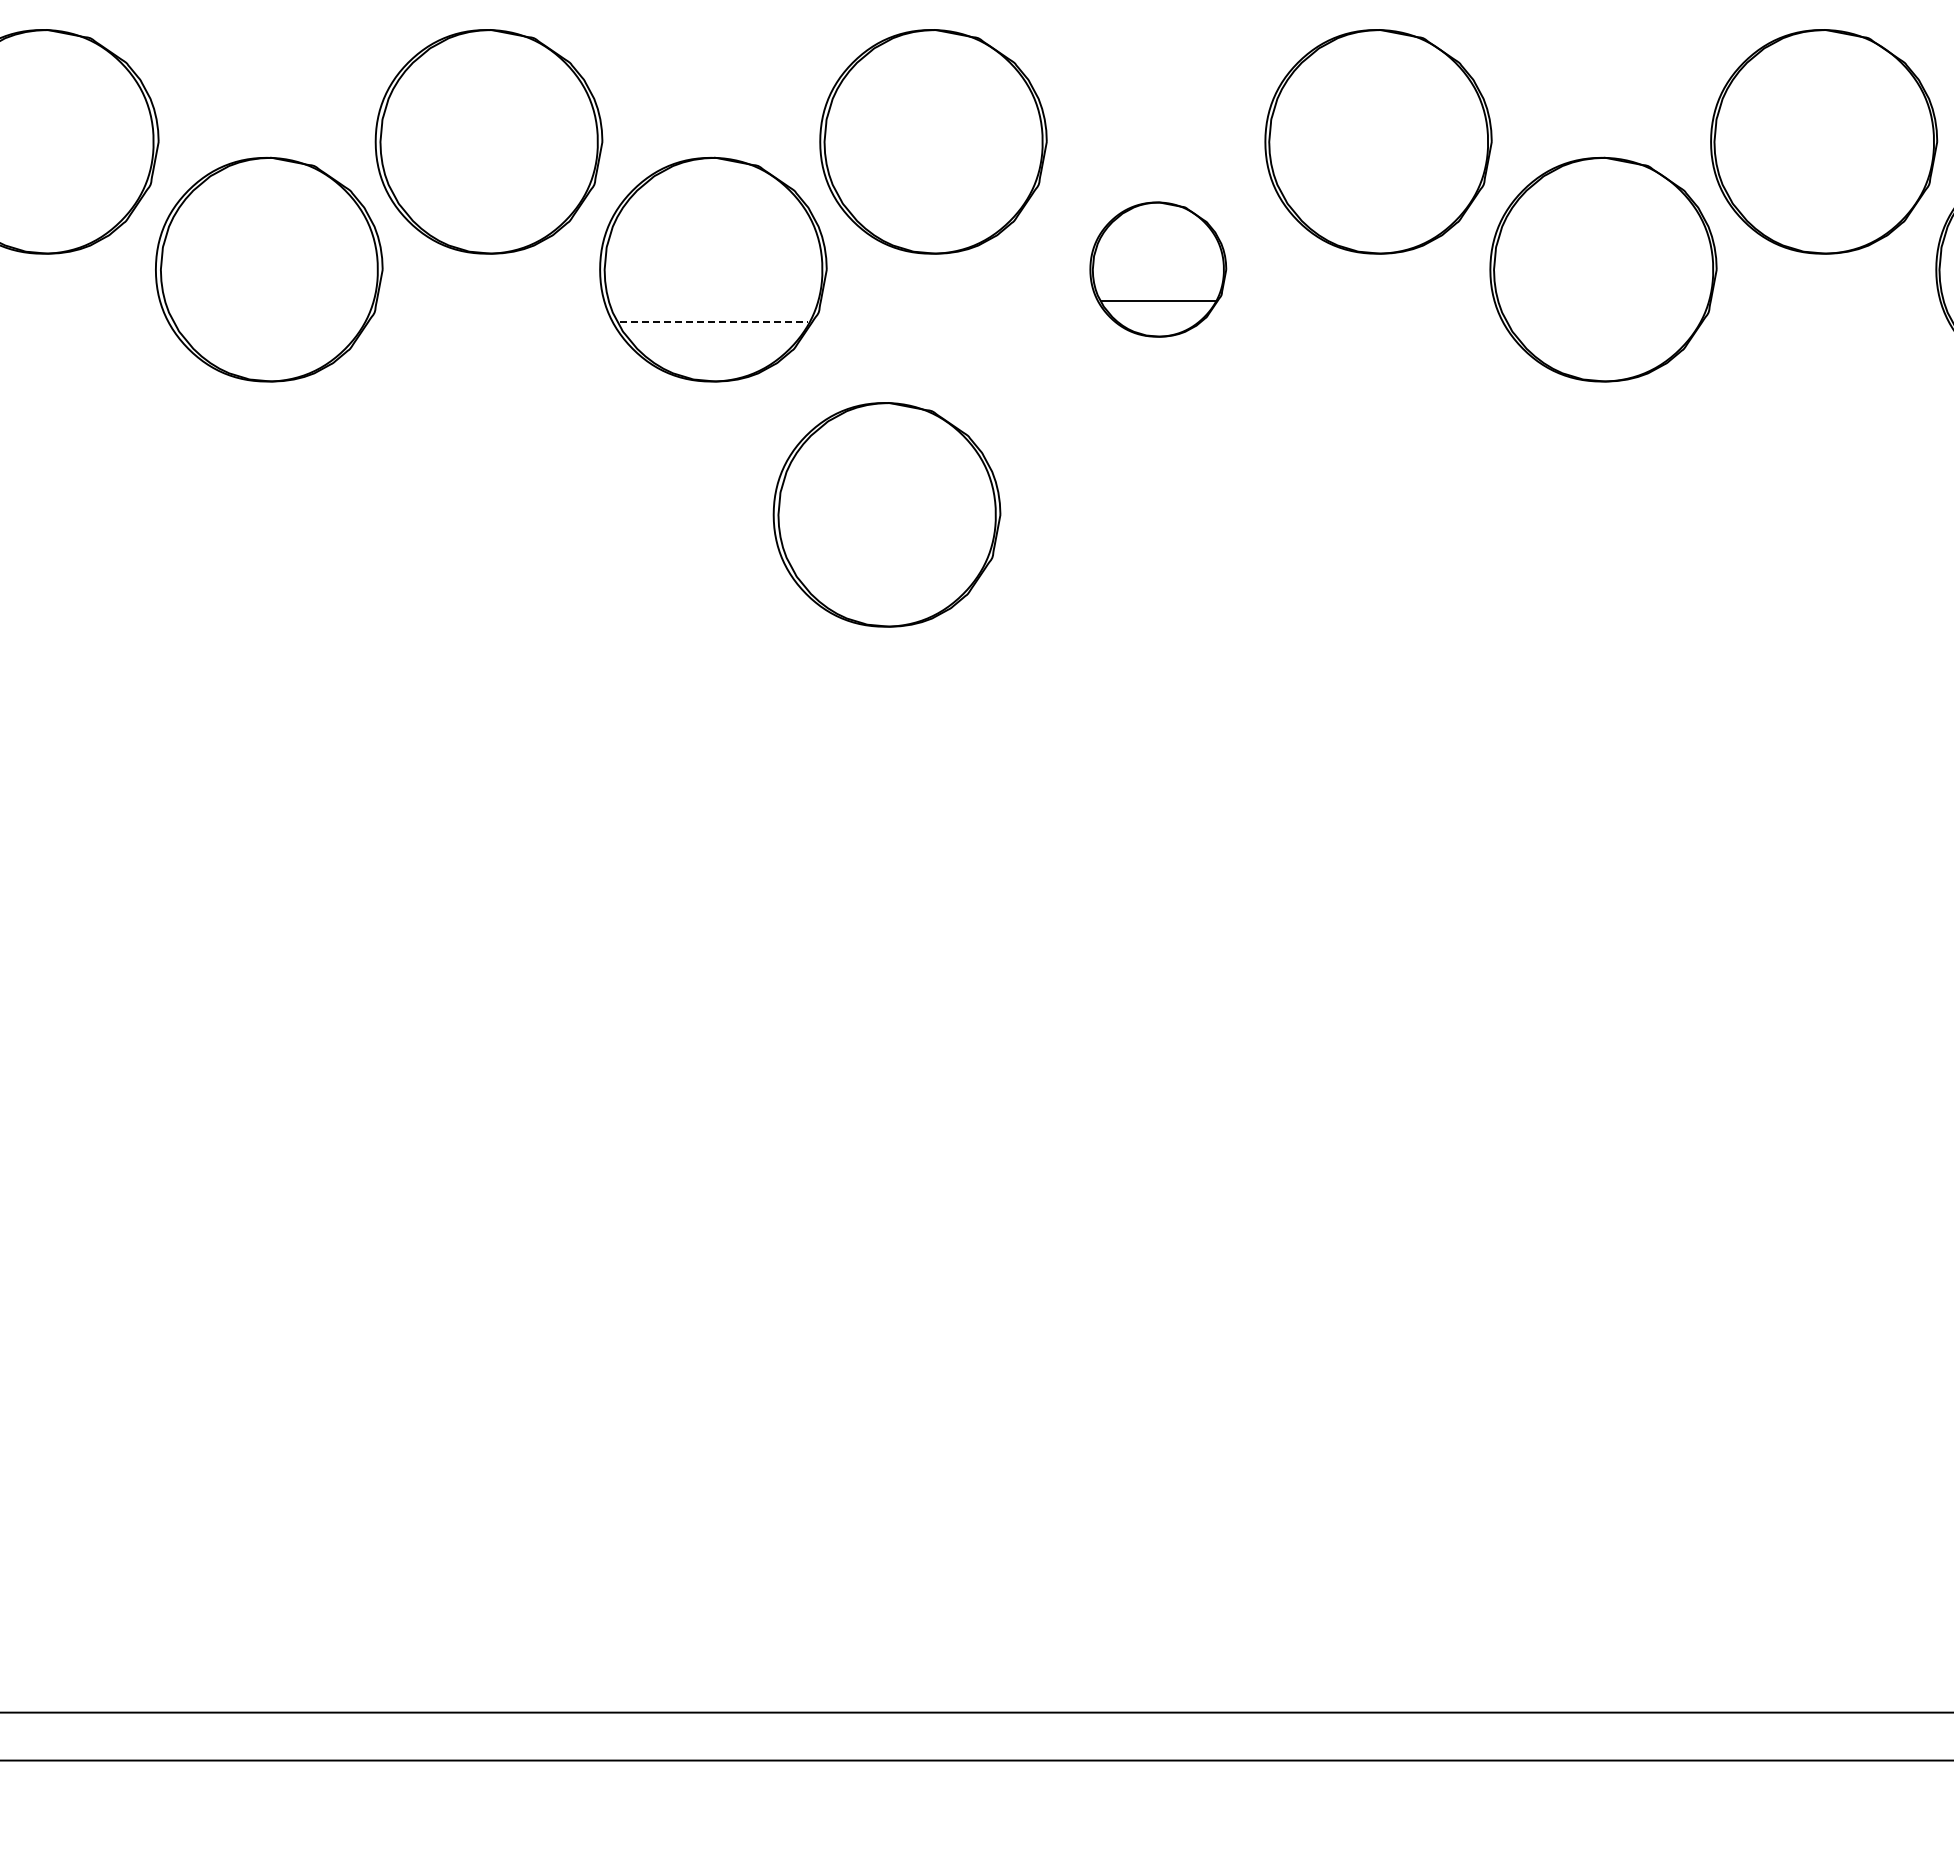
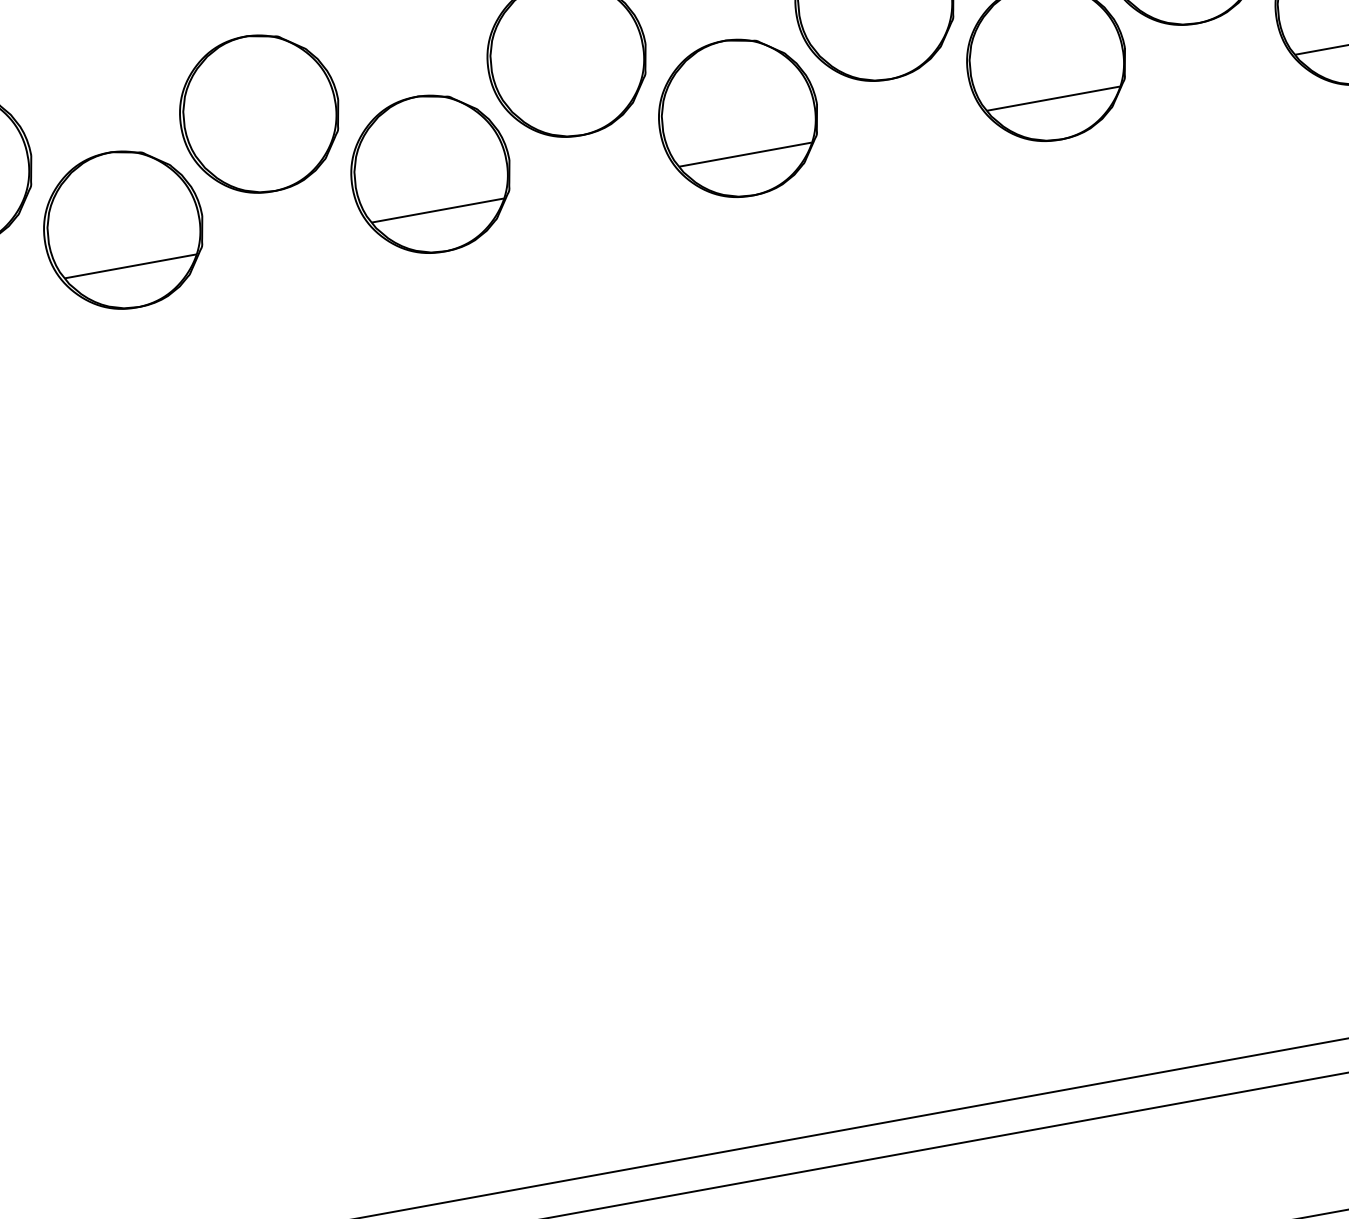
part: (1158, 269) -> (738, 118), size x1.67
line: (269, 322) -> (130, 266), added
line: (714, 322) -> (438, 210), dashed -> solid
line: (1603, 322) -> (1053, 98), added
part: (886, 514) -> (581, 321), removed

